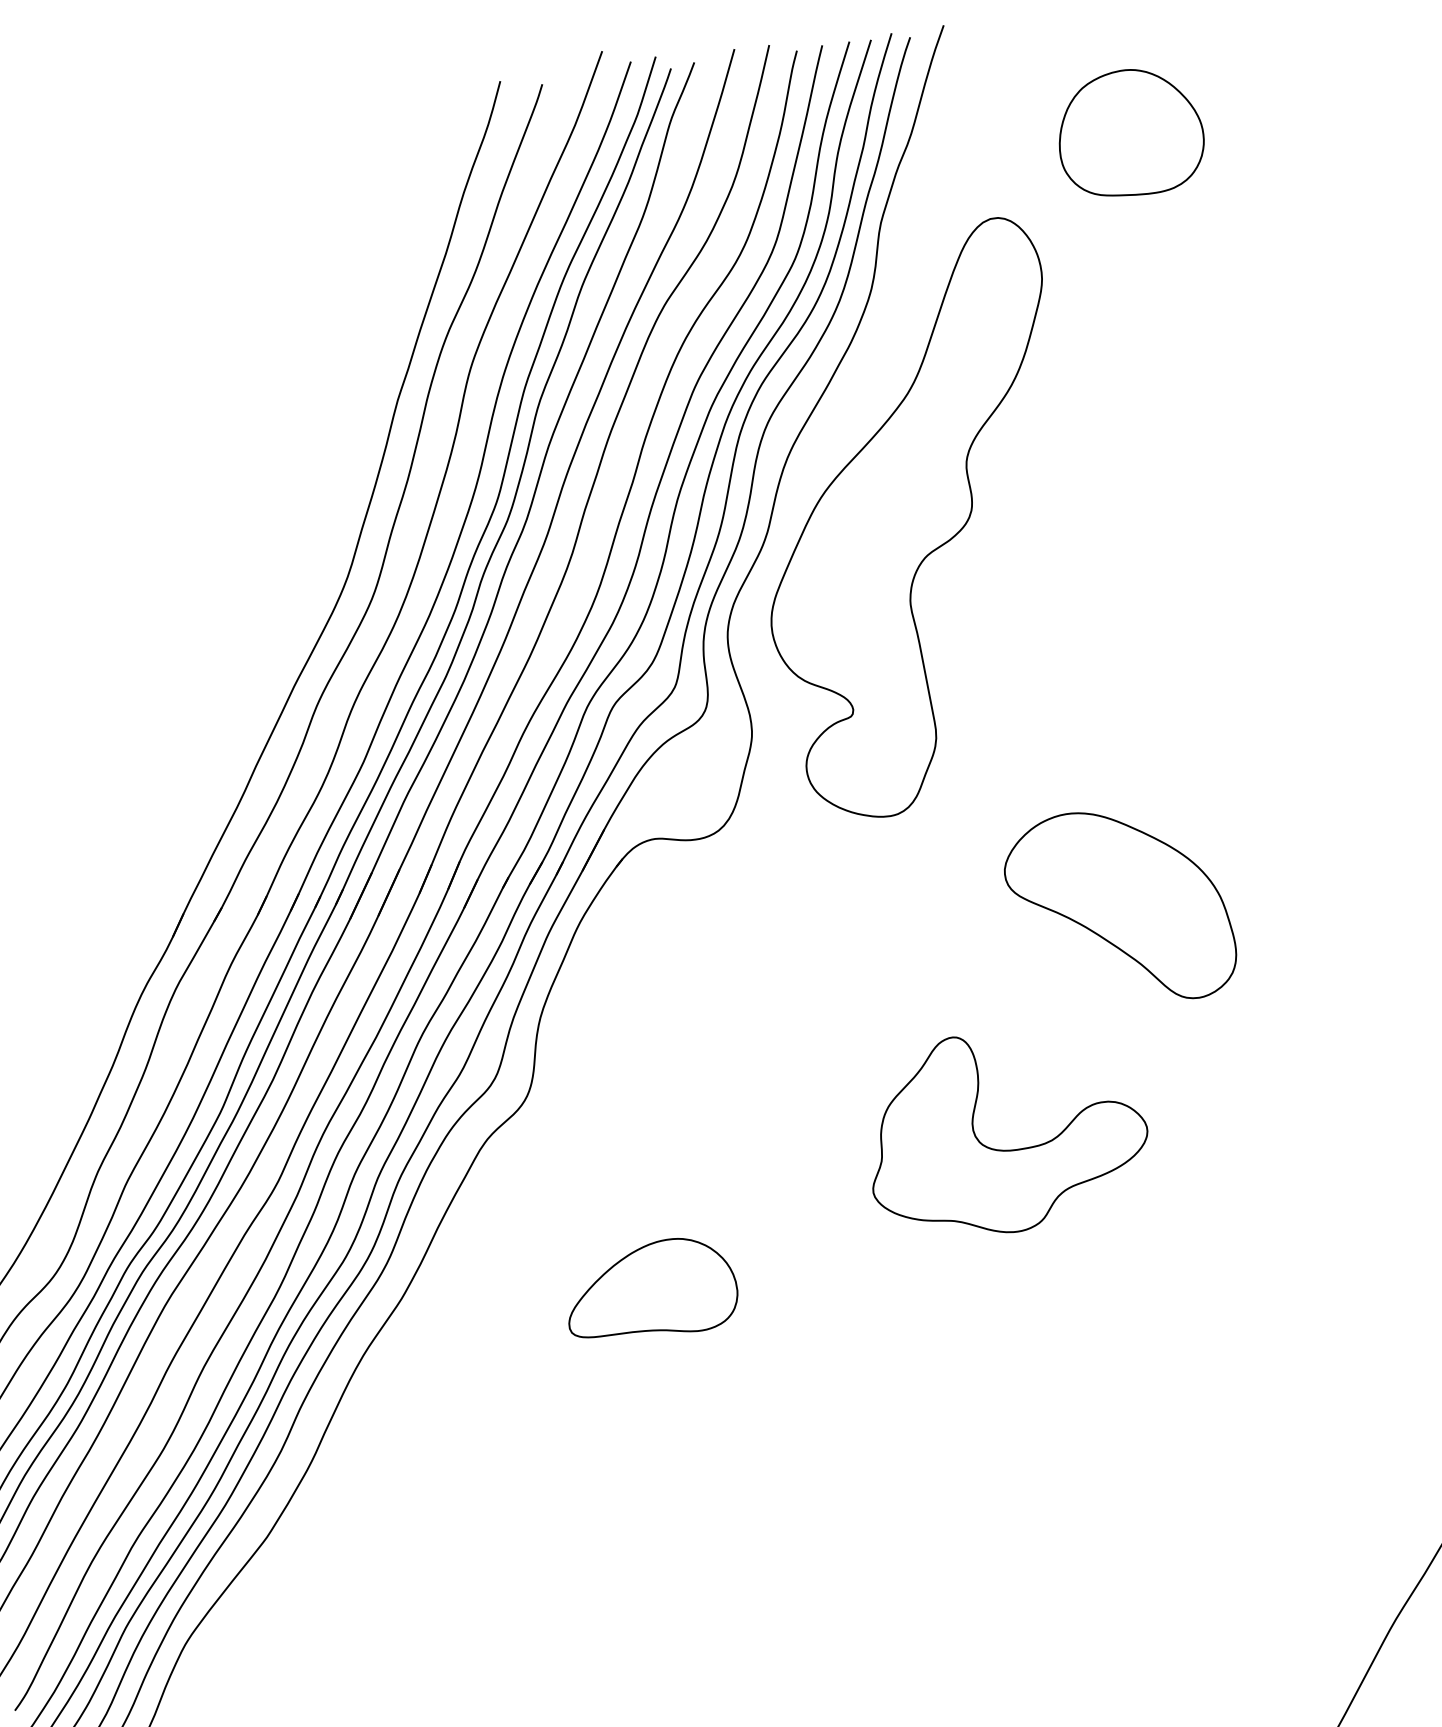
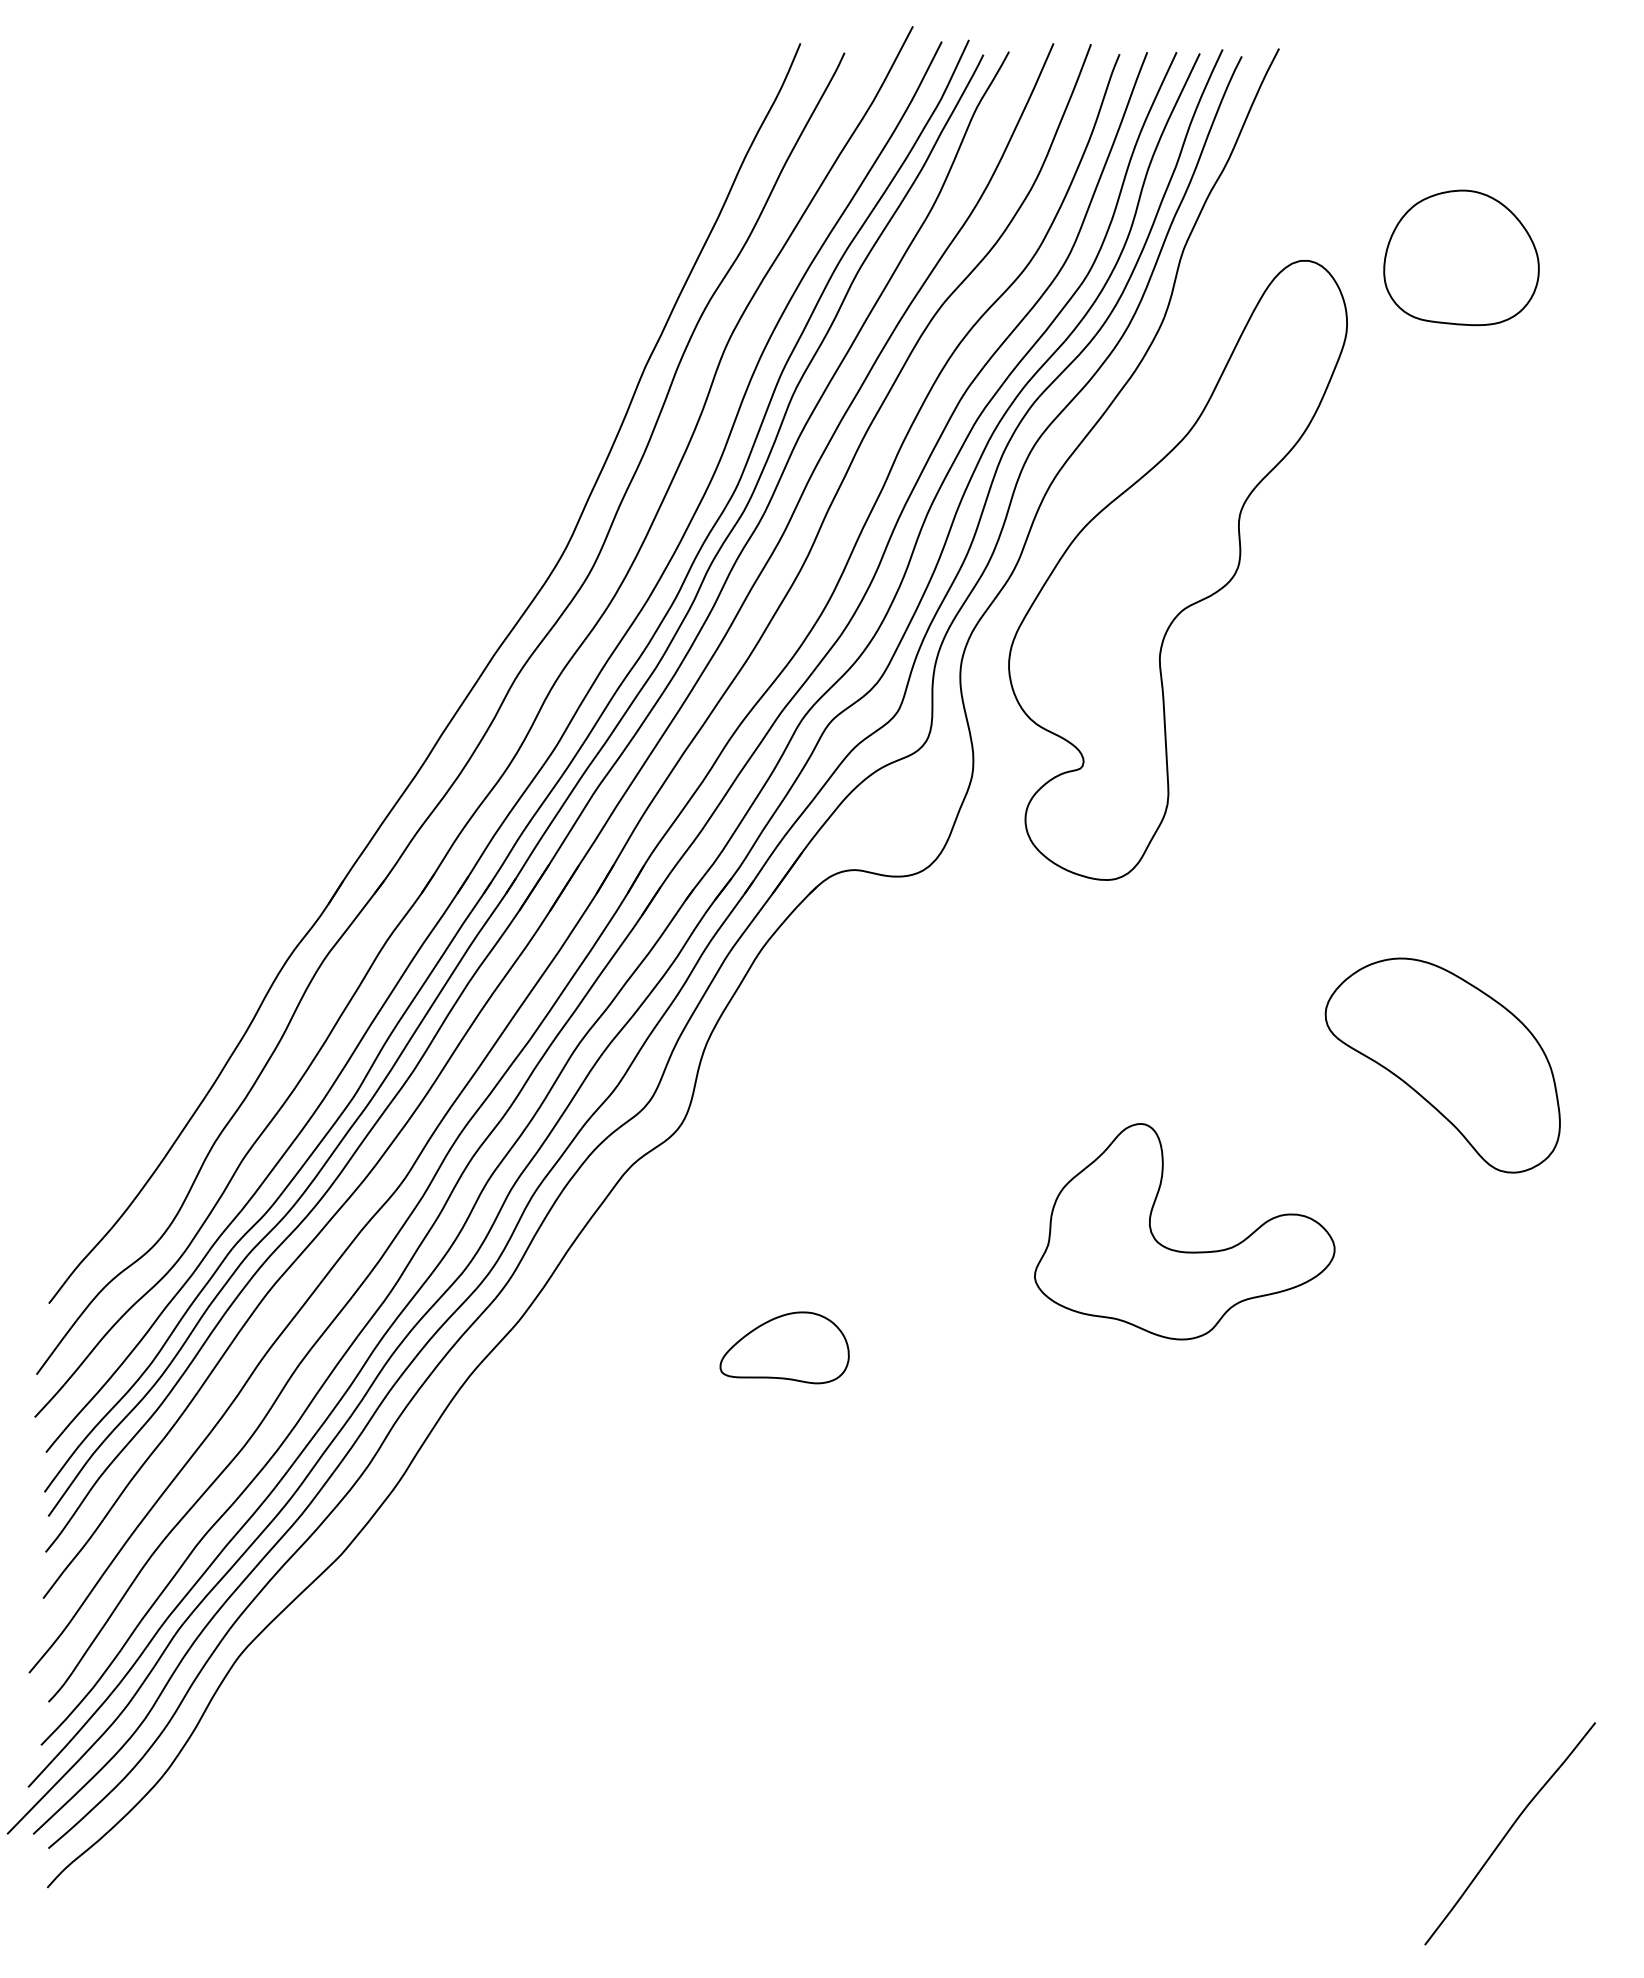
part: (1130, 132) -> (1461, 257), moved
part: (1119, 907) -> (1442, 1065), moved
part: (650, 1289) -> (784, 1347), size x0.7

